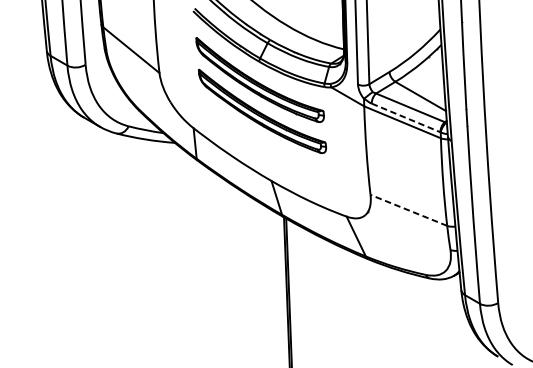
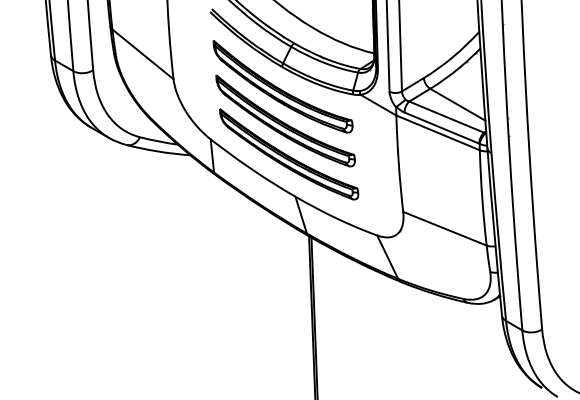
line: (406, 118) -> (442, 128), dashed -> solid
part: (266, 142) -> (289, 154), added
line: (408, 210) -> (444, 228), dashed -> solid

